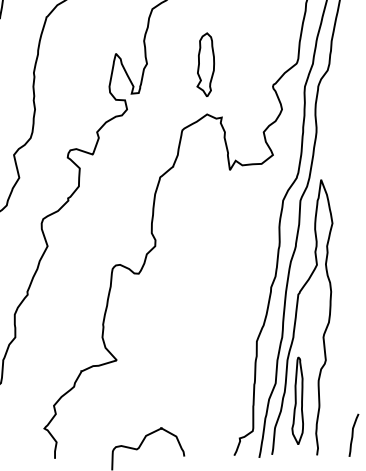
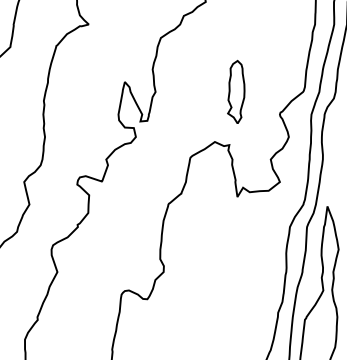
part: (205, 64) -> (235, 91), moved

